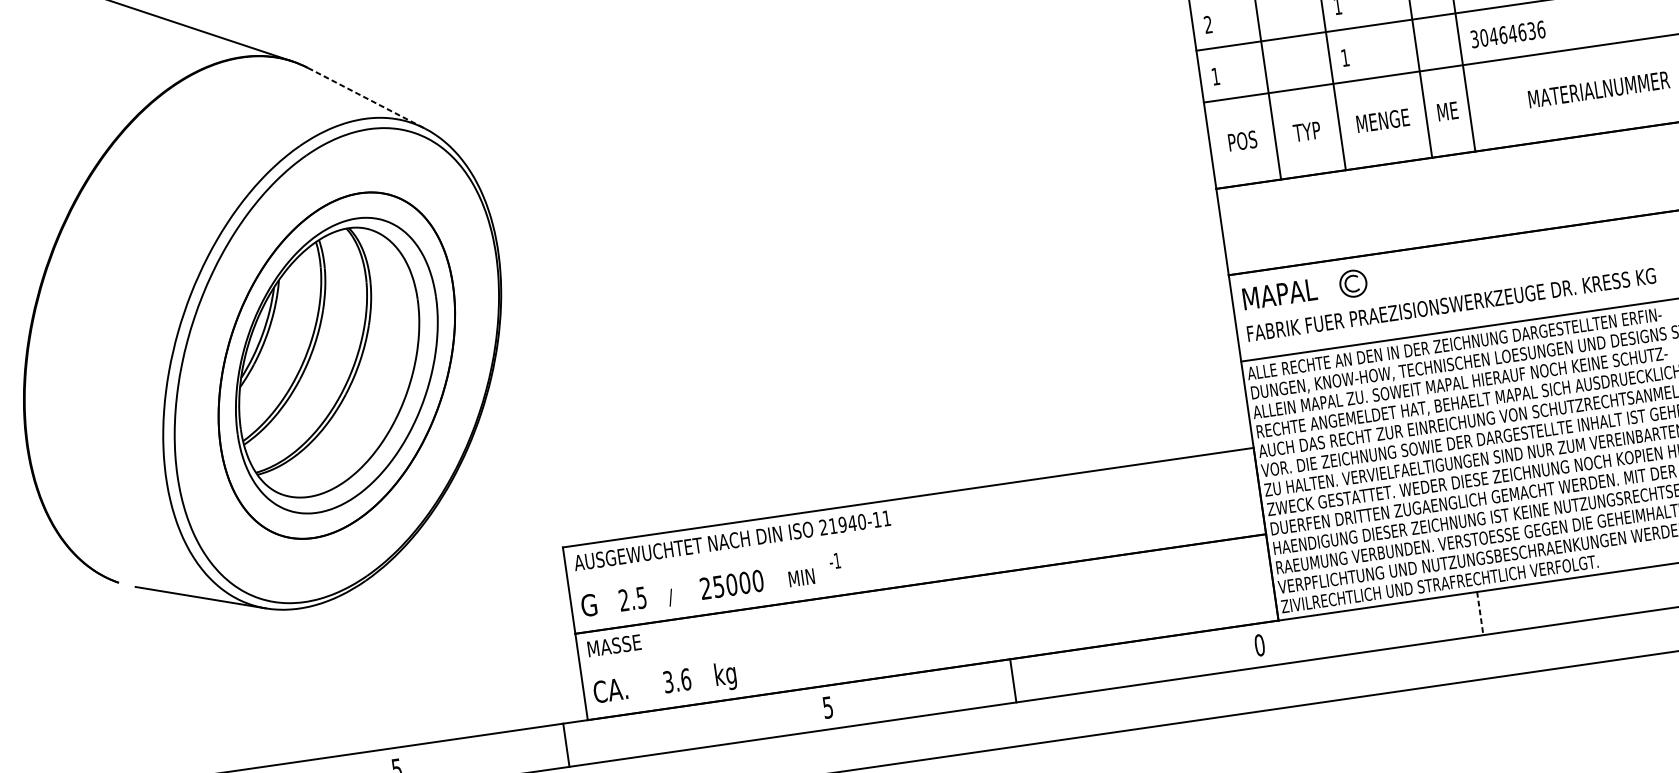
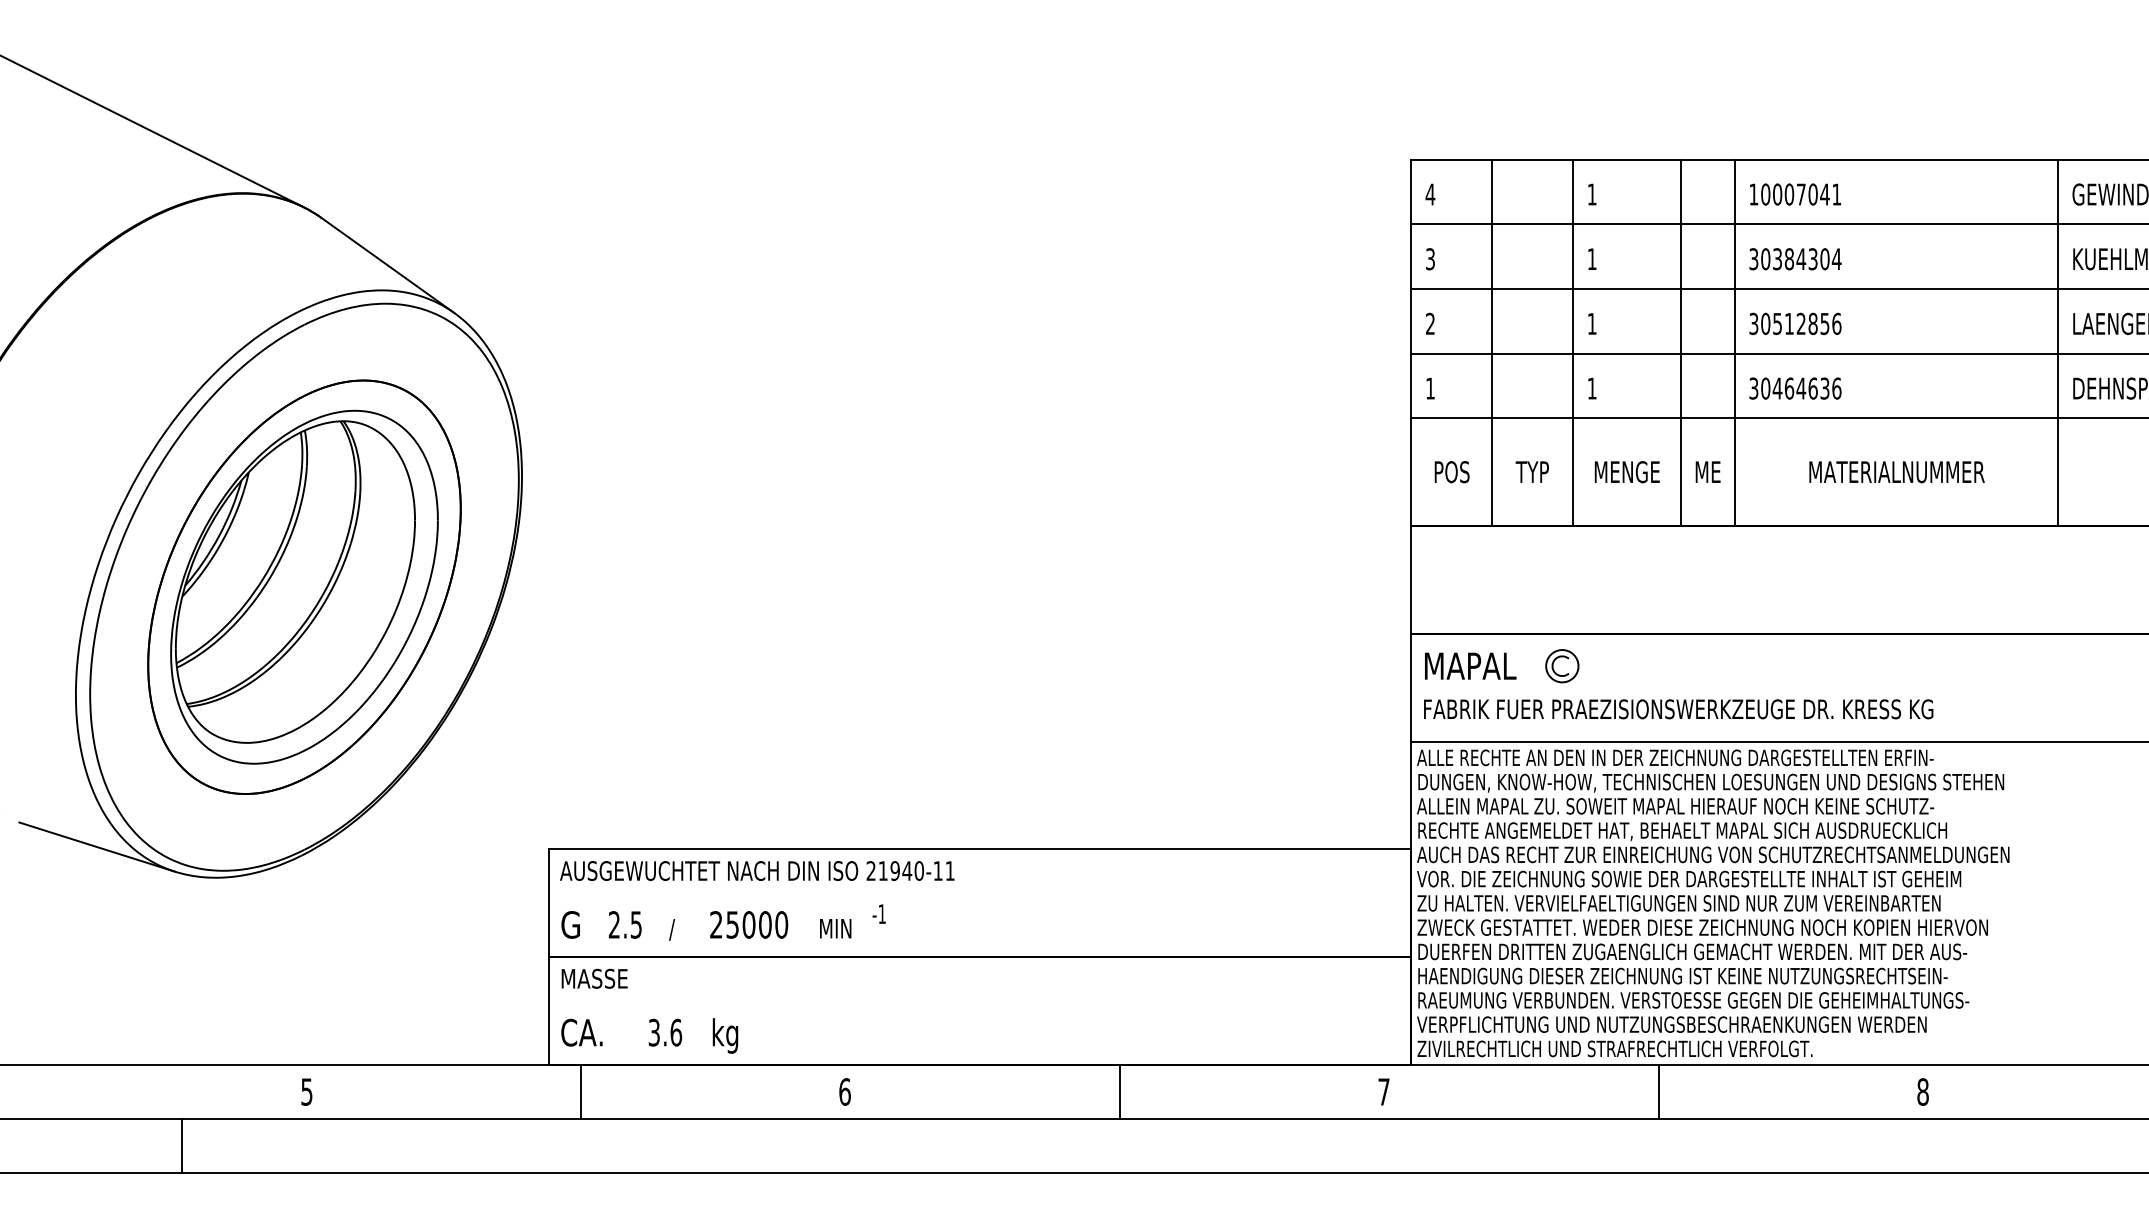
line: (367, 98) -> (388, 265), dashed -> solid
line: (1480, 613) -> (1659, 1092), dashed -> solid
text: (1259, 644) -> (1383, 1091), 0 -> 7
line: (1013, 680) -> (1120, 1091), moved
text: (827, 707) -> (844, 1091), 5 -> 6
line: (566, 744) -> (581, 1091), moved

